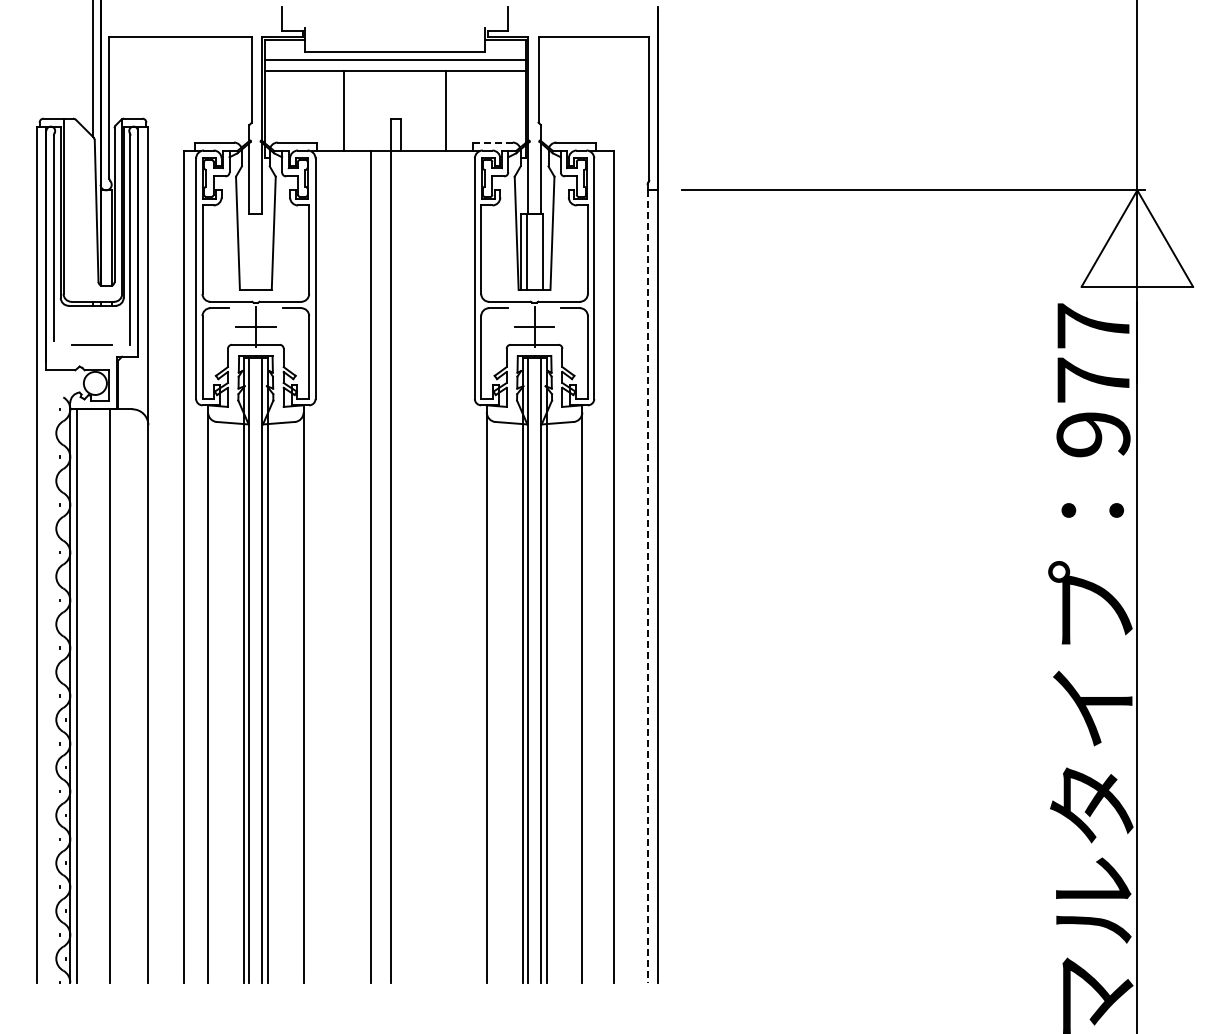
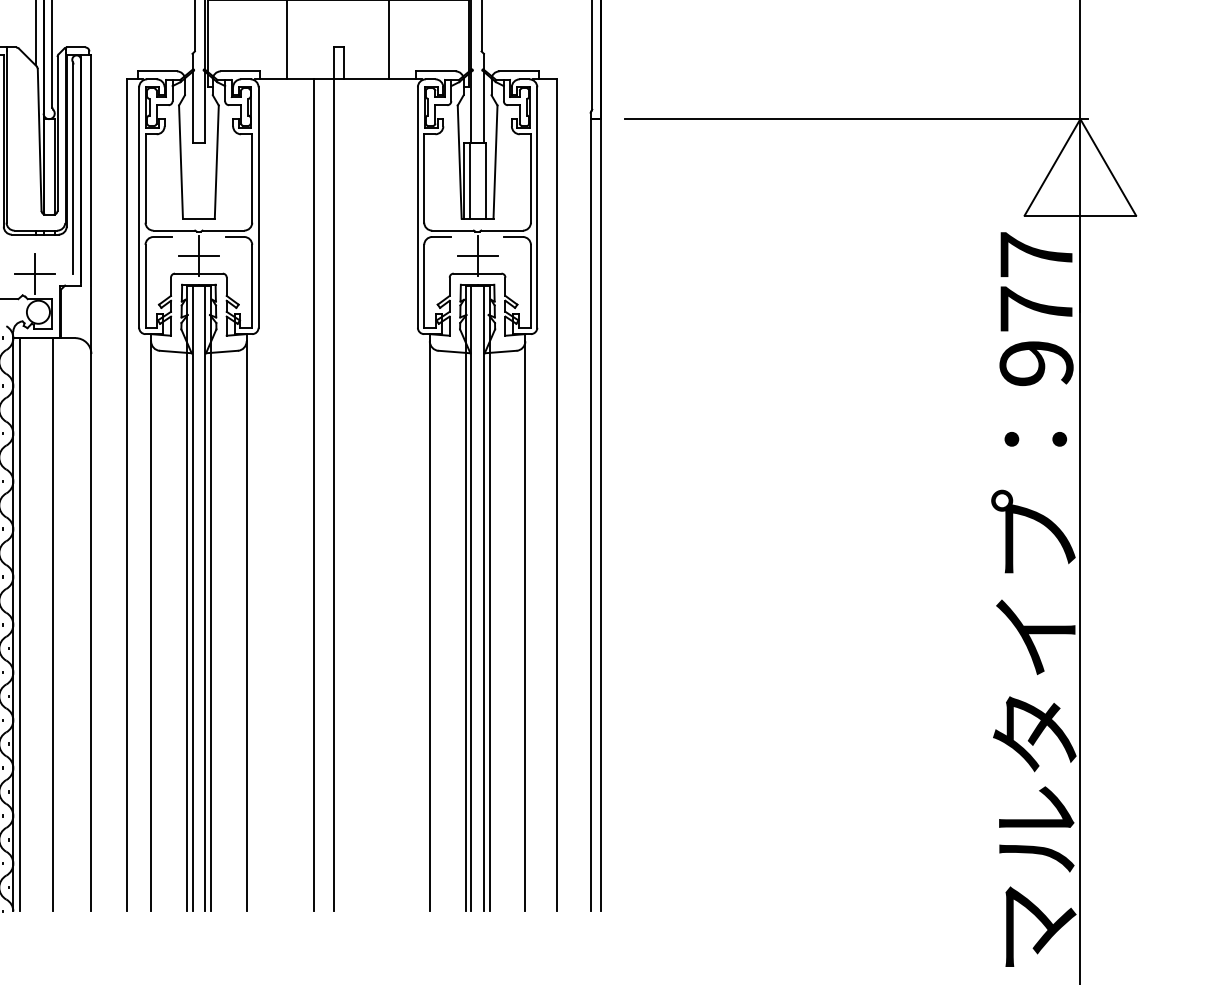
line: (492, 142) -> (435, 71), dashed -> solid
line: (92, 344) -> (35, 273), added
line: (647, 586) -> (590, 515), dashed -> solid

